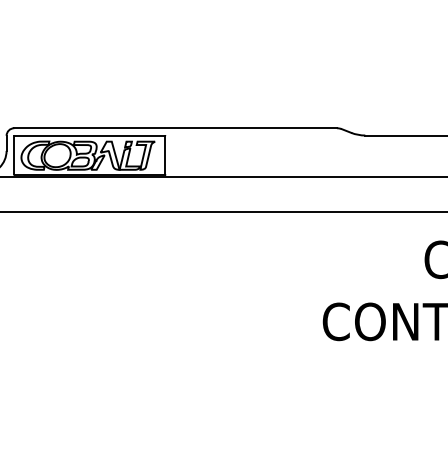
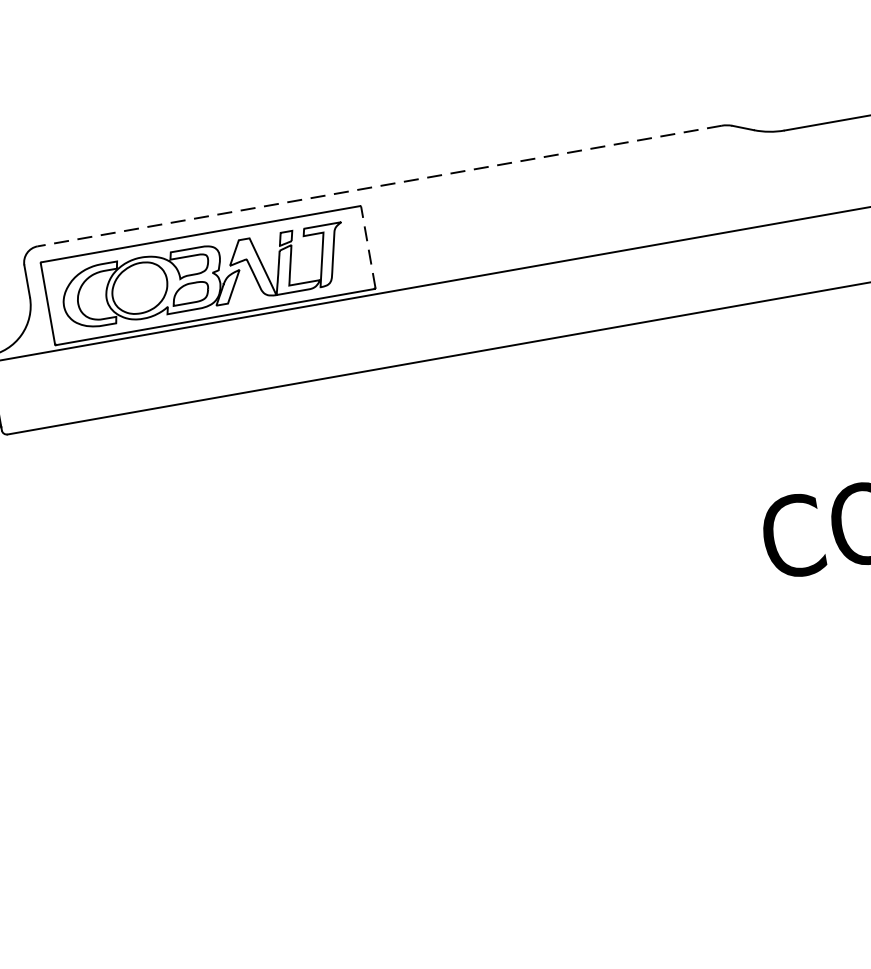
line: (175, 128) -> (379, 186), solid -> dashed
line: (165, 154) -> (368, 245), solid -> dashed

